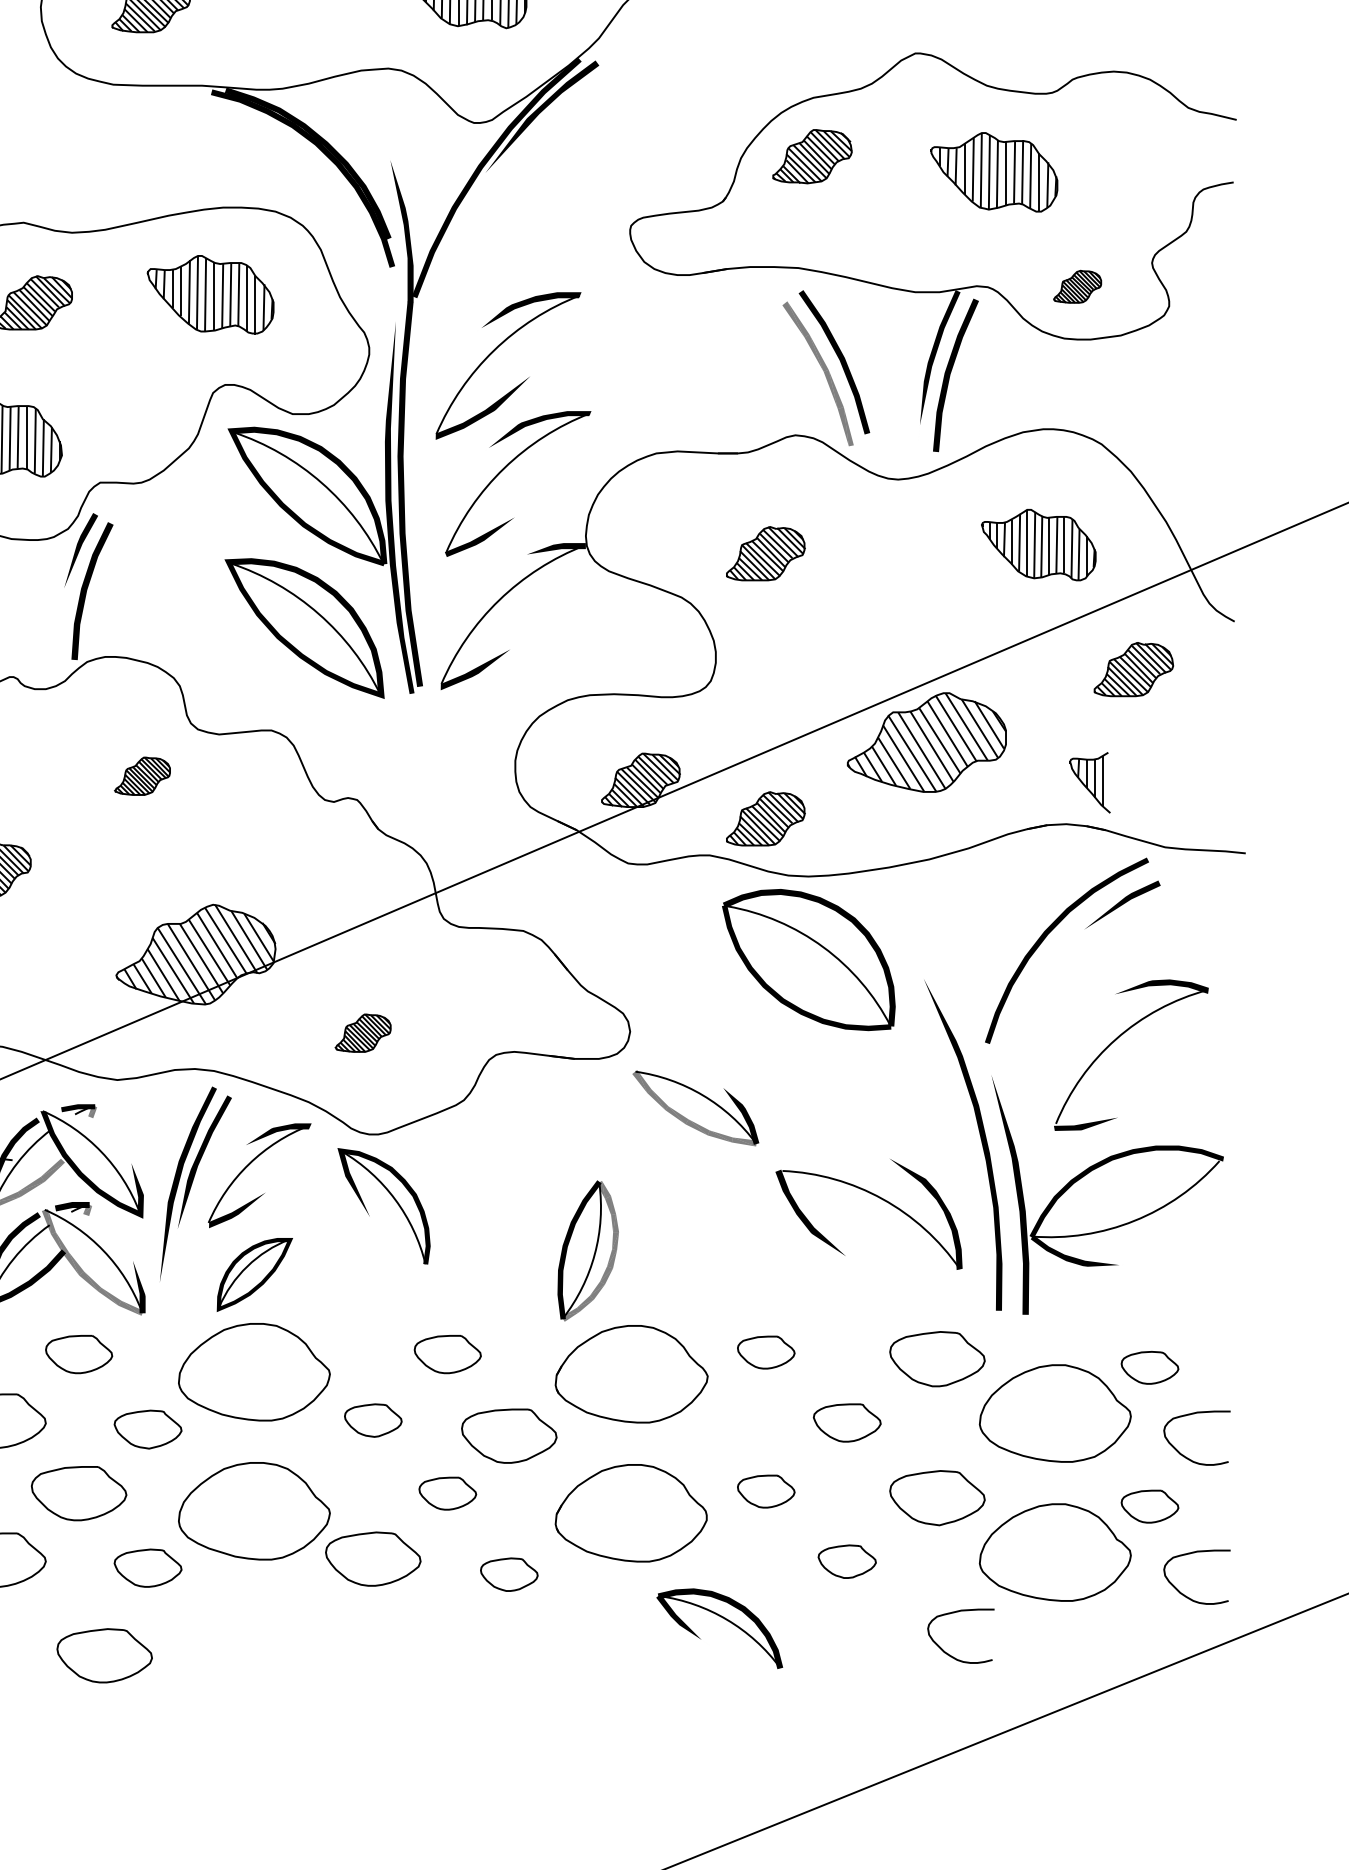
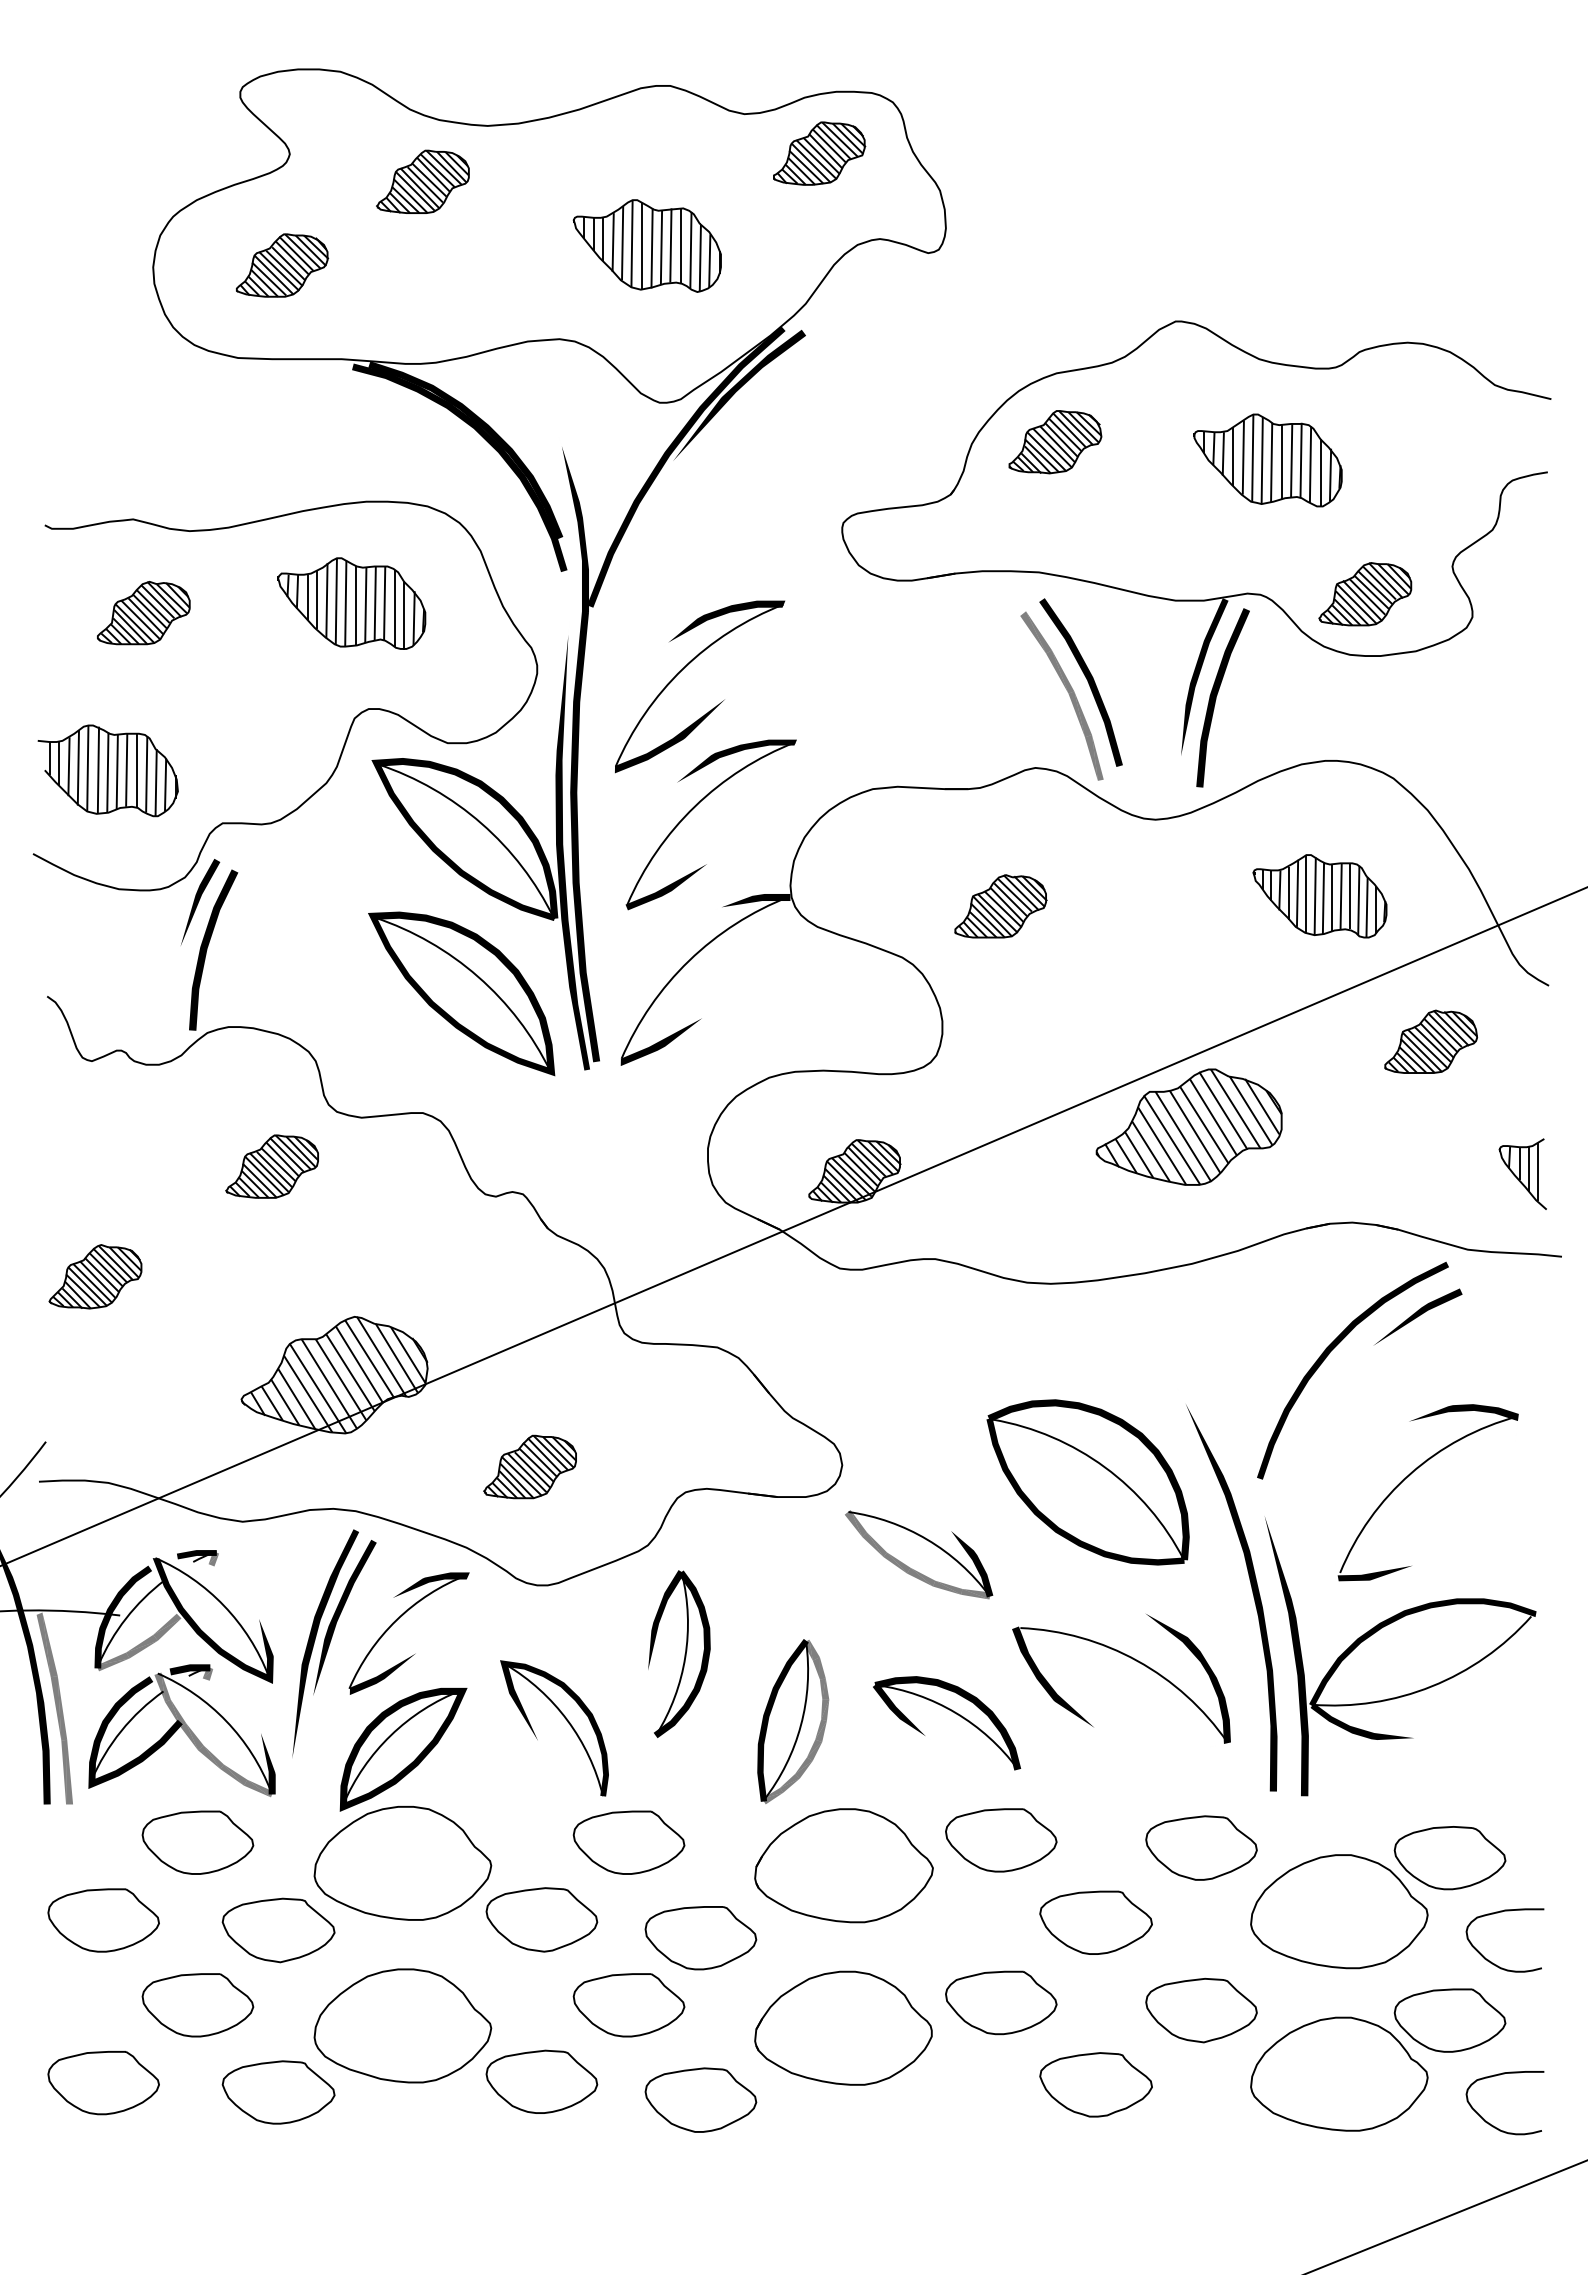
part: (1077, 286) -> (1365, 594), size x1.67
part: (142, 776) -> (271, 1166), size x1.43
part: (1089, 782) -> (1522, 1173), moved
part: (765, 818) -> (1000, 1216), removed
part: (808, 960) -> (1087, 1482), moved
part: (362, 1032) -> (529, 1466), size x1.43
part: (490, 1192) -> (679, 1653), added
part: (392, 1197) -> (564, 1718), moved
part: (254, 1274) -> (403, 1749), size x1.43
part: (766, 1352) -> (1001, 1840), size x1.67
part: (78, 1354) -> (197, 1842), size x1.43
part: (447, 1354) -> (628, 1842), size x1.43
part: (1149, 1368) -> (1449, 1858), size x1.67
part: (372, 1420) -> (541, 1919), size x1.67
part: (846, 1422) -> (1095, 1922), size x1.43
part: (148, 1429) -> (278, 1930), size x1.43
part: (766, 1491) -> (1001, 2002), size x1.67
part: (447, 1493) -> (628, 2005), size x1.67
part: (1149, 1506) -> (1449, 2020), size x1.67
part: (846, 1561) -> (1095, 2084), size x1.67
part: (148, 1568) -> (278, 2092), size x1.43
part: (508, 1574) -> (700, 2099), size x1.67
part: (724, 1619) -> (952, 1712), moved
curve: (950, 1654) -> (1216, 2193), removed
part: (104, 1655) -> (227, 2194), removed

